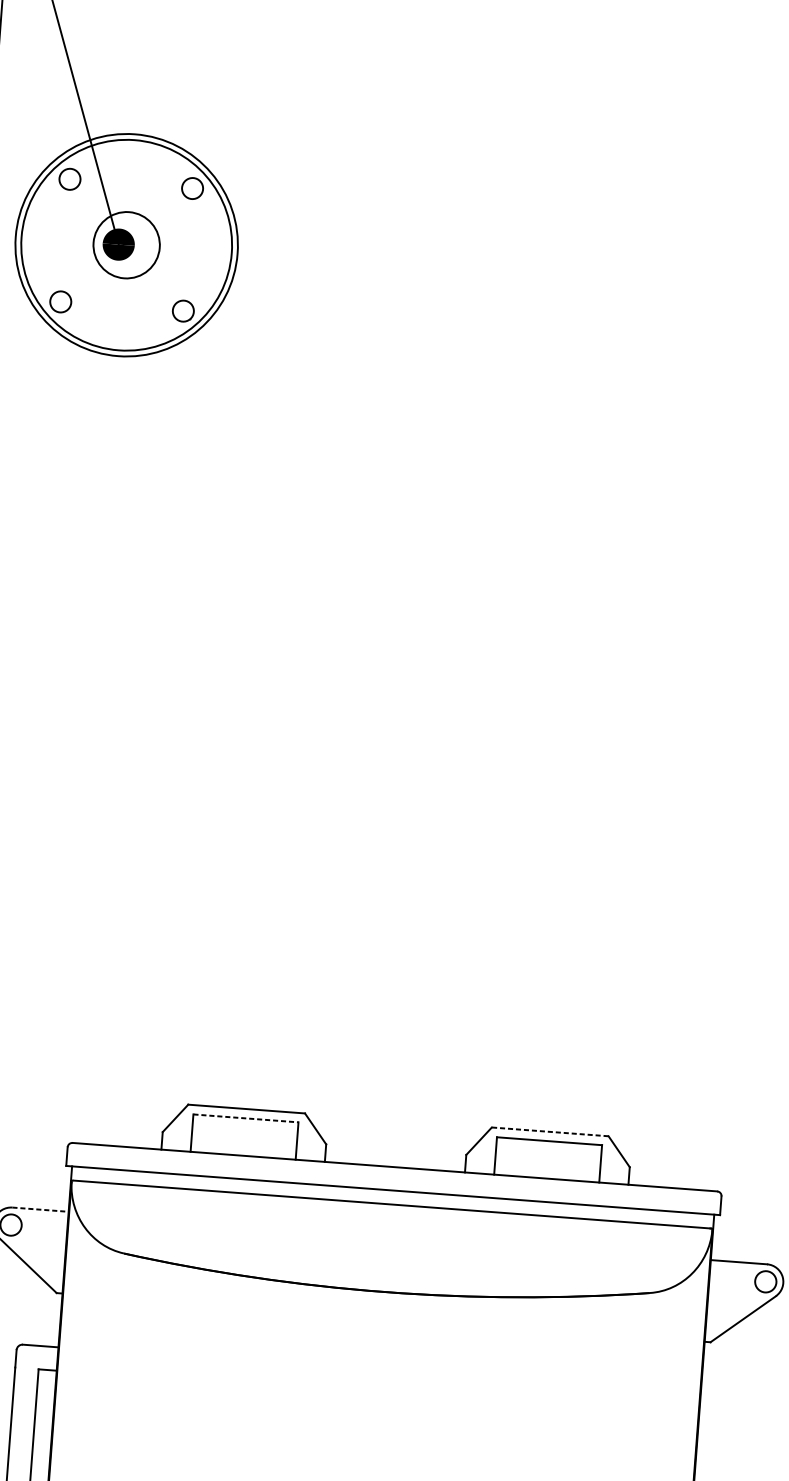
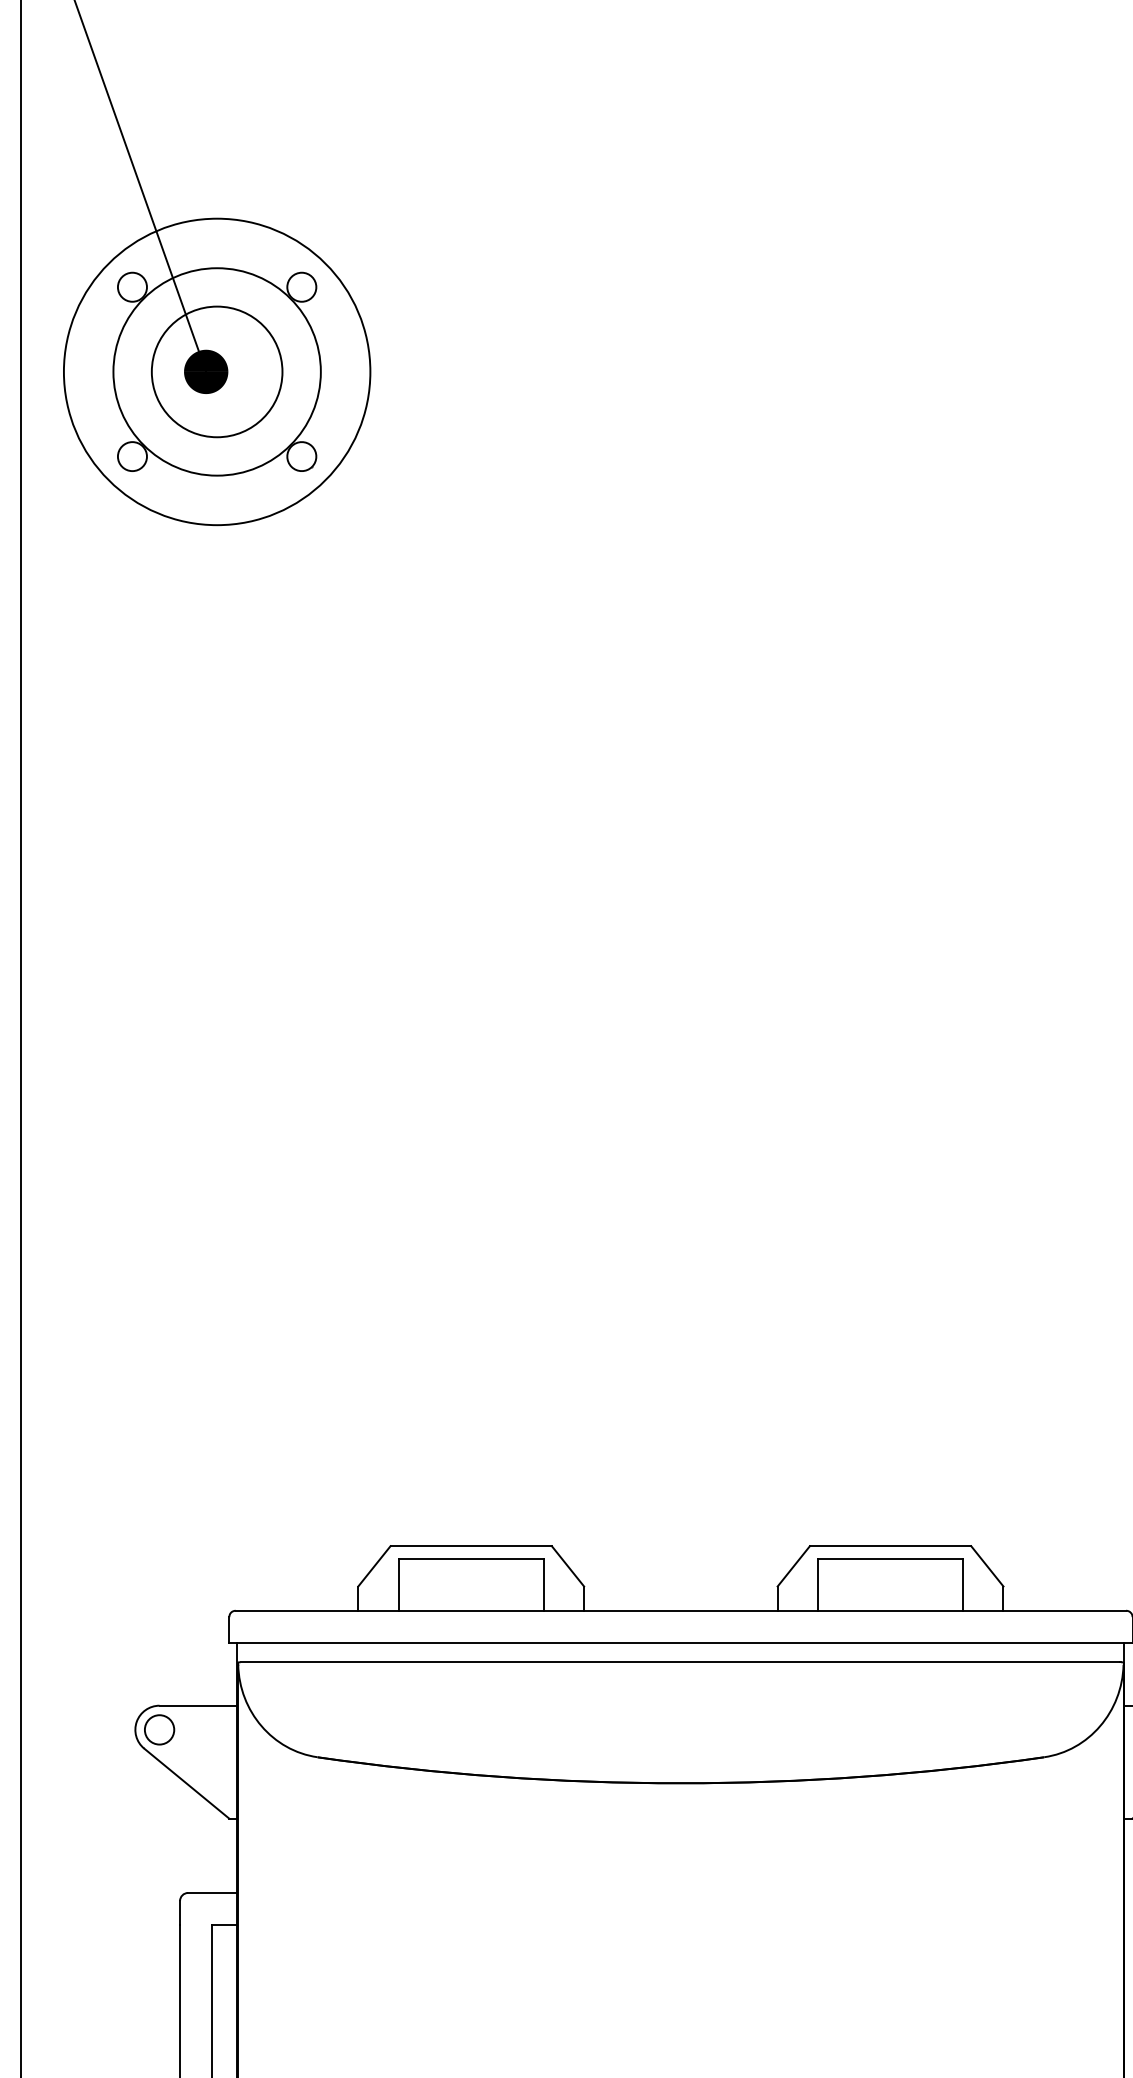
circle: (126, 244) -> (216, 371), size x0.71
circle: (126, 244) -> (216, 371), size x1.43
line: (246, 1118) -> (471, 1559), dashed -> solid
line: (550, 1132) -> (890, 1546), dashed -> solid
line: (40, 1209) -> (198, 1705), dashed -> solid

